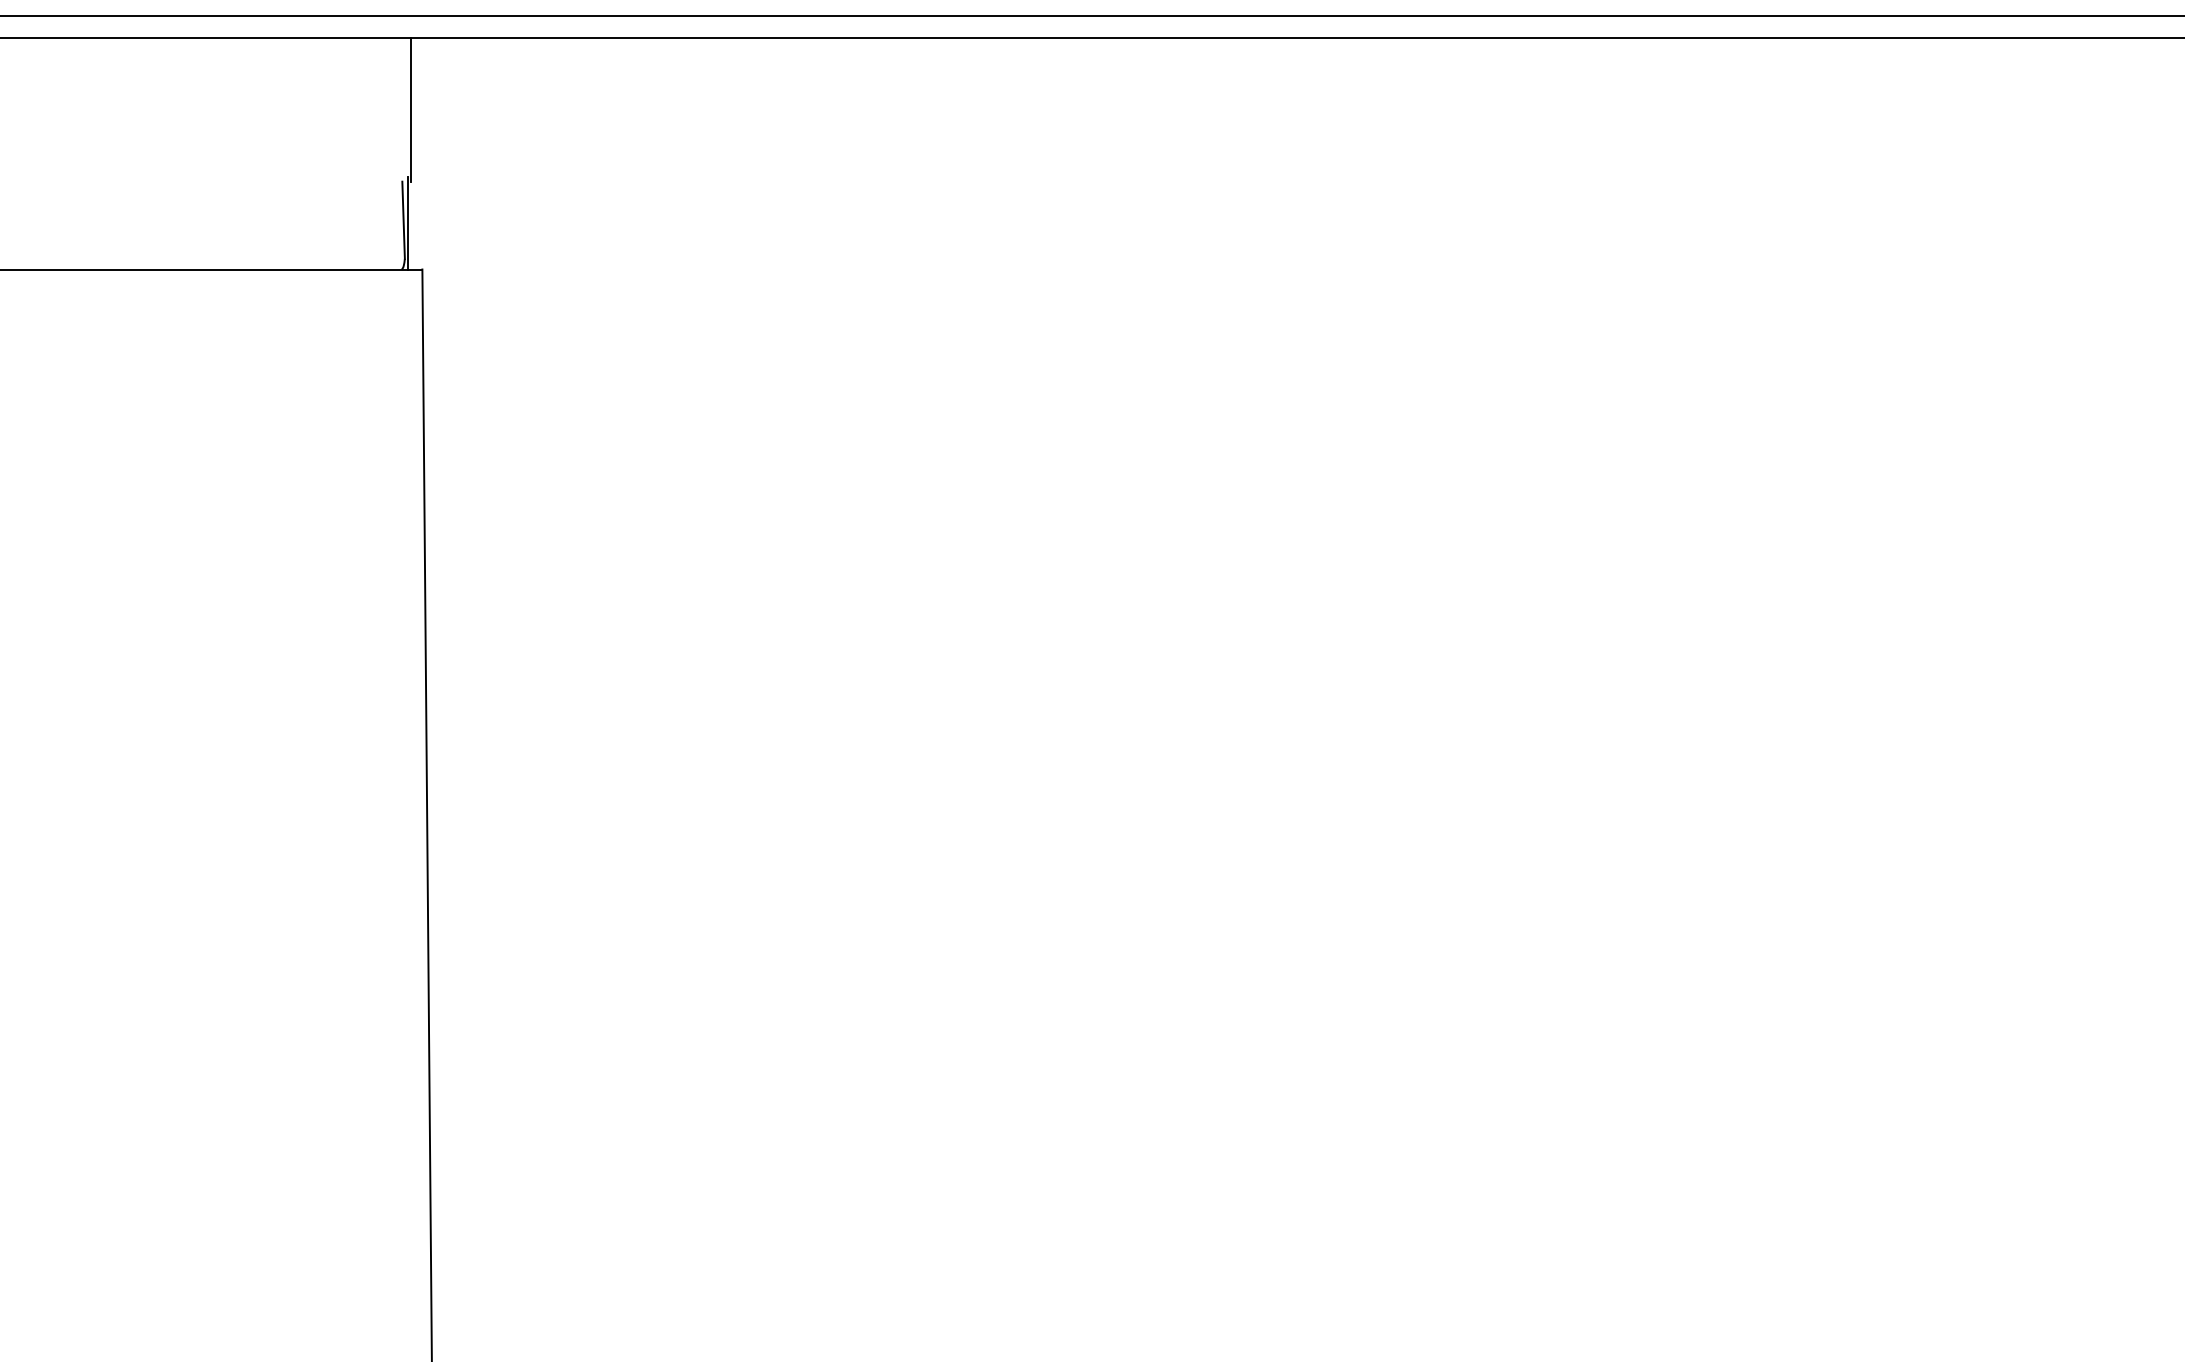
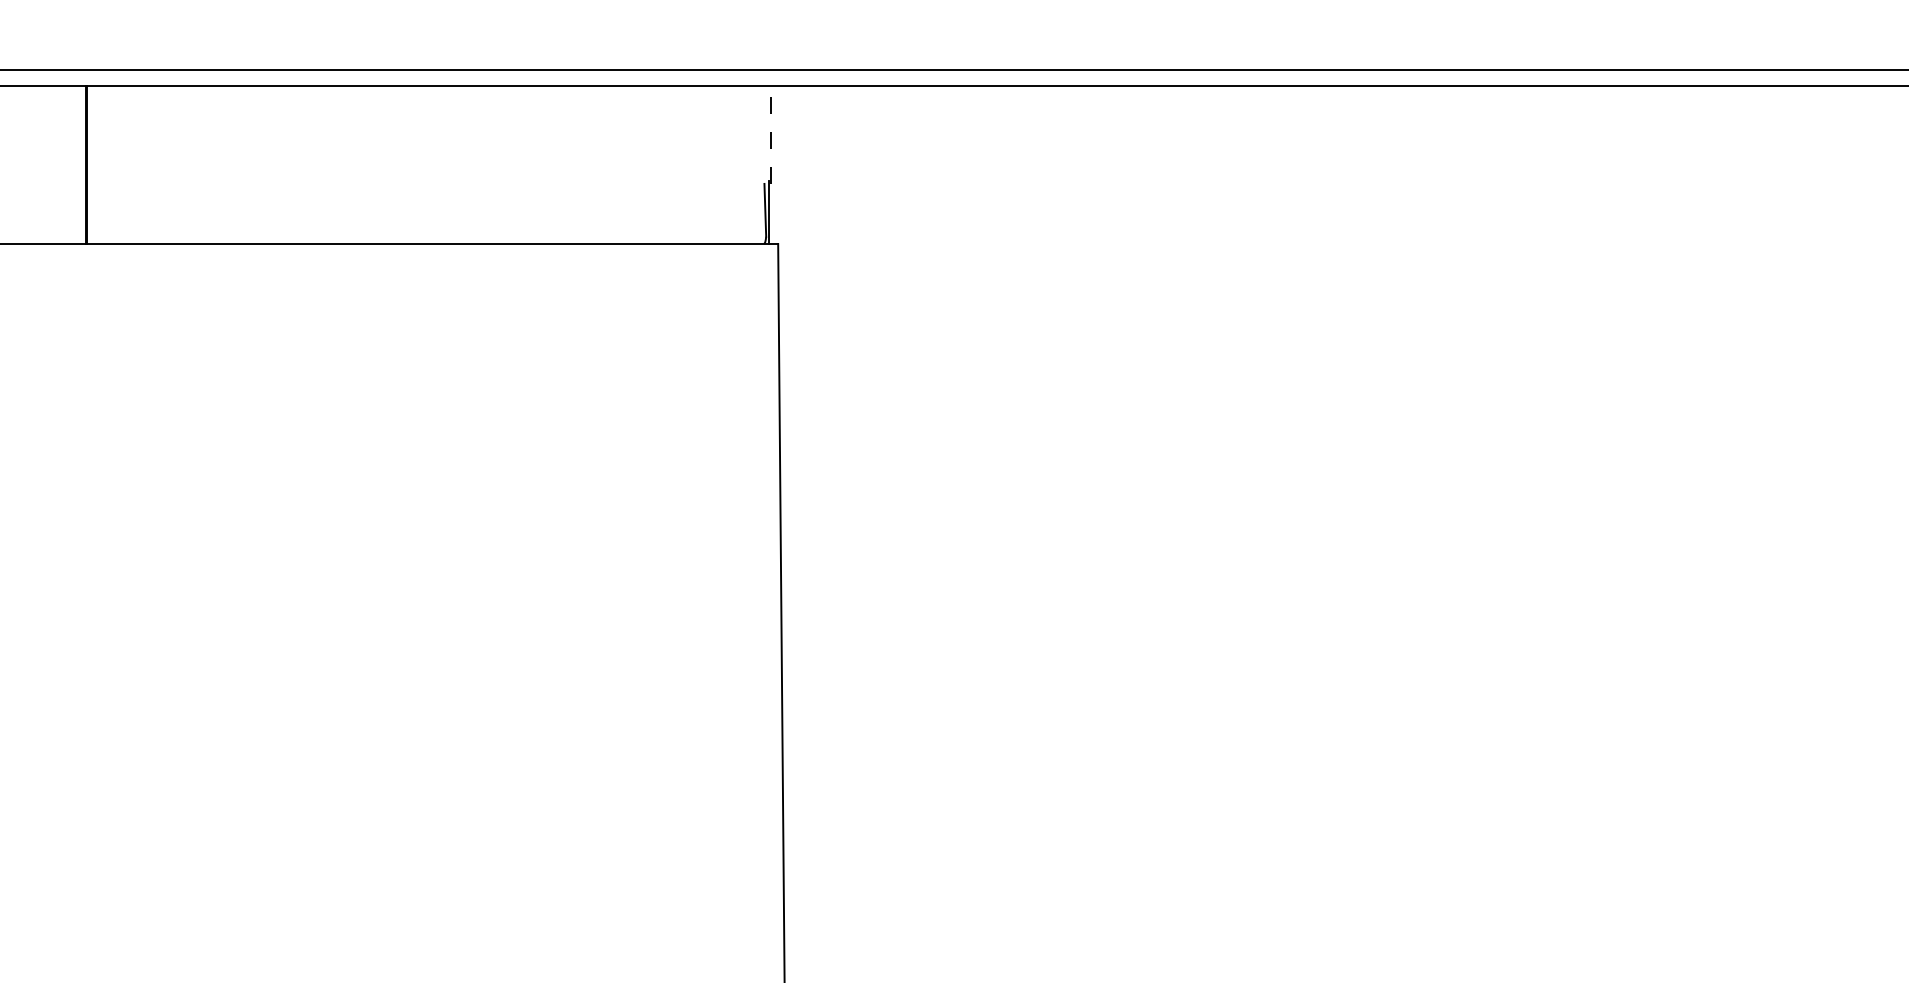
line: (411, 109) -> (770, 134), solid -> dashed

